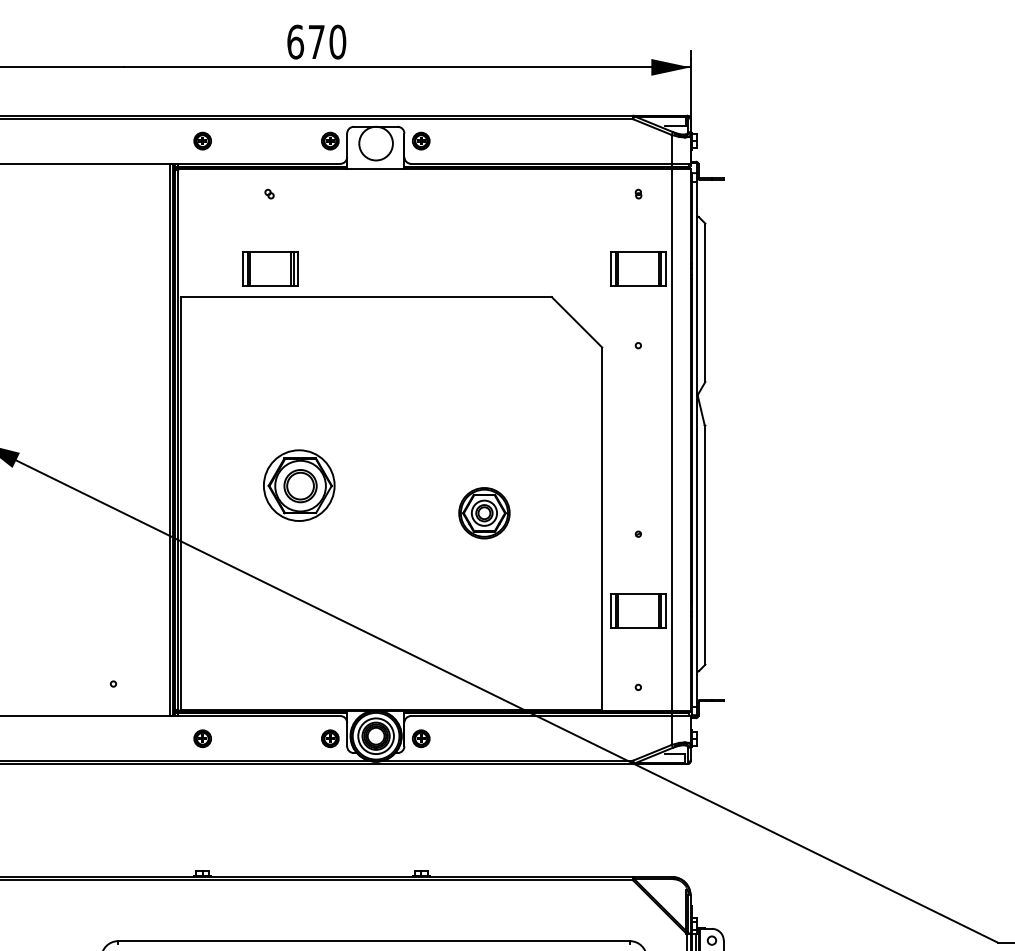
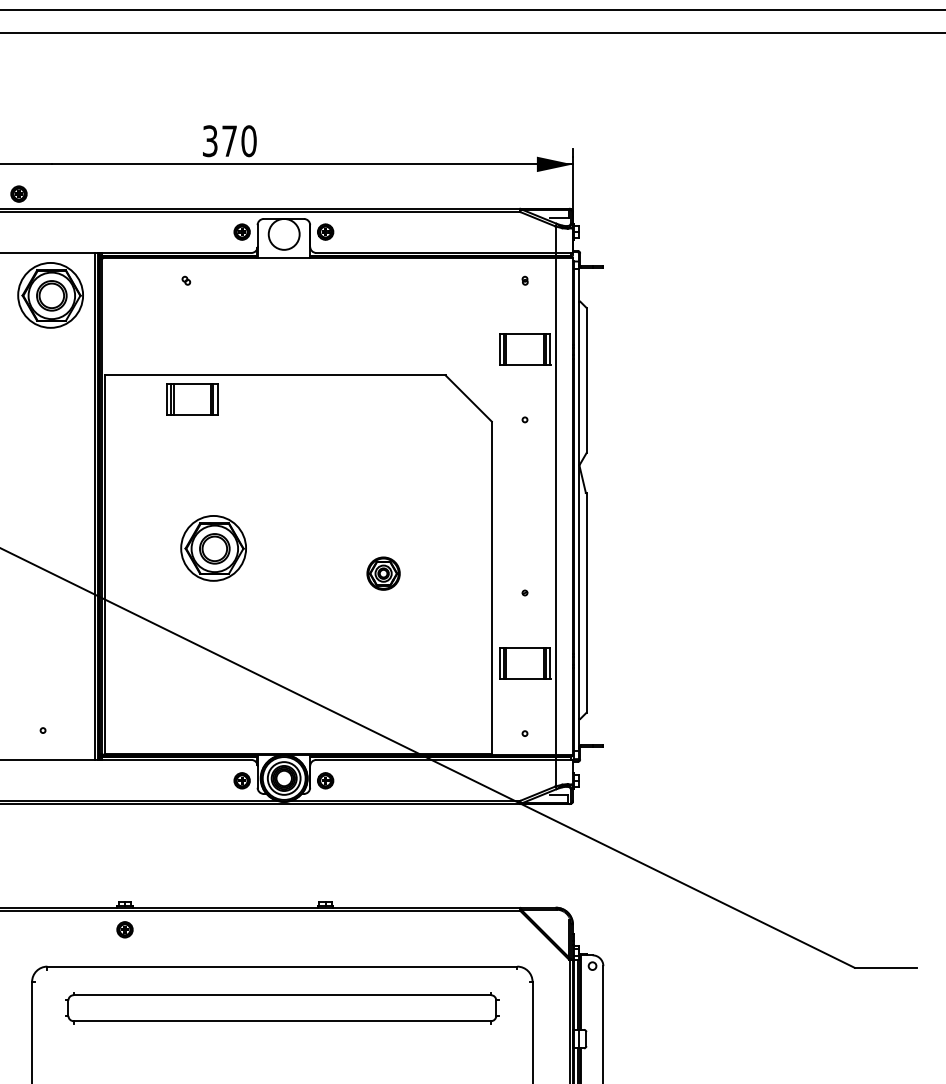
text: (295, 42) -> (210, 141), 670 -> 370
part: (202, 140) -> (18, 193), moved
part: (121, 210) -> (50, 295), added
part: (270, 268) -> (192, 399), moved
part: (484, 512) -> (383, 573), size x0.7
part: (202, 738) -> (124, 929), moved

